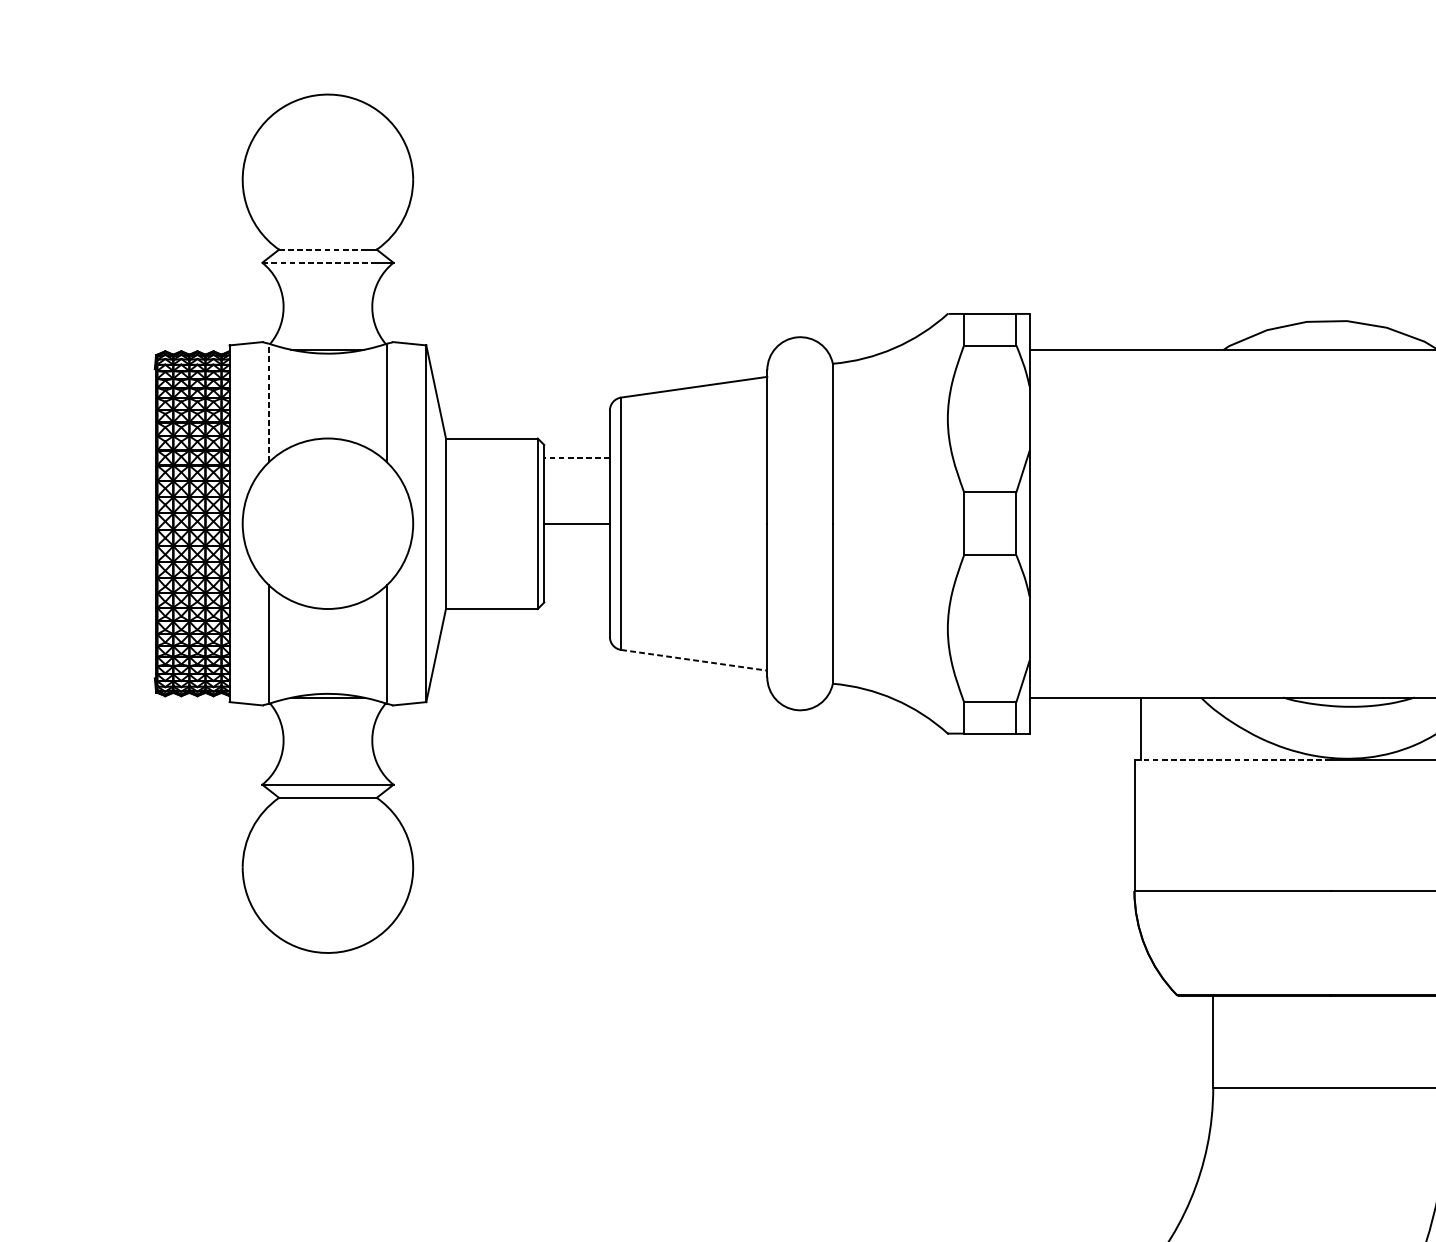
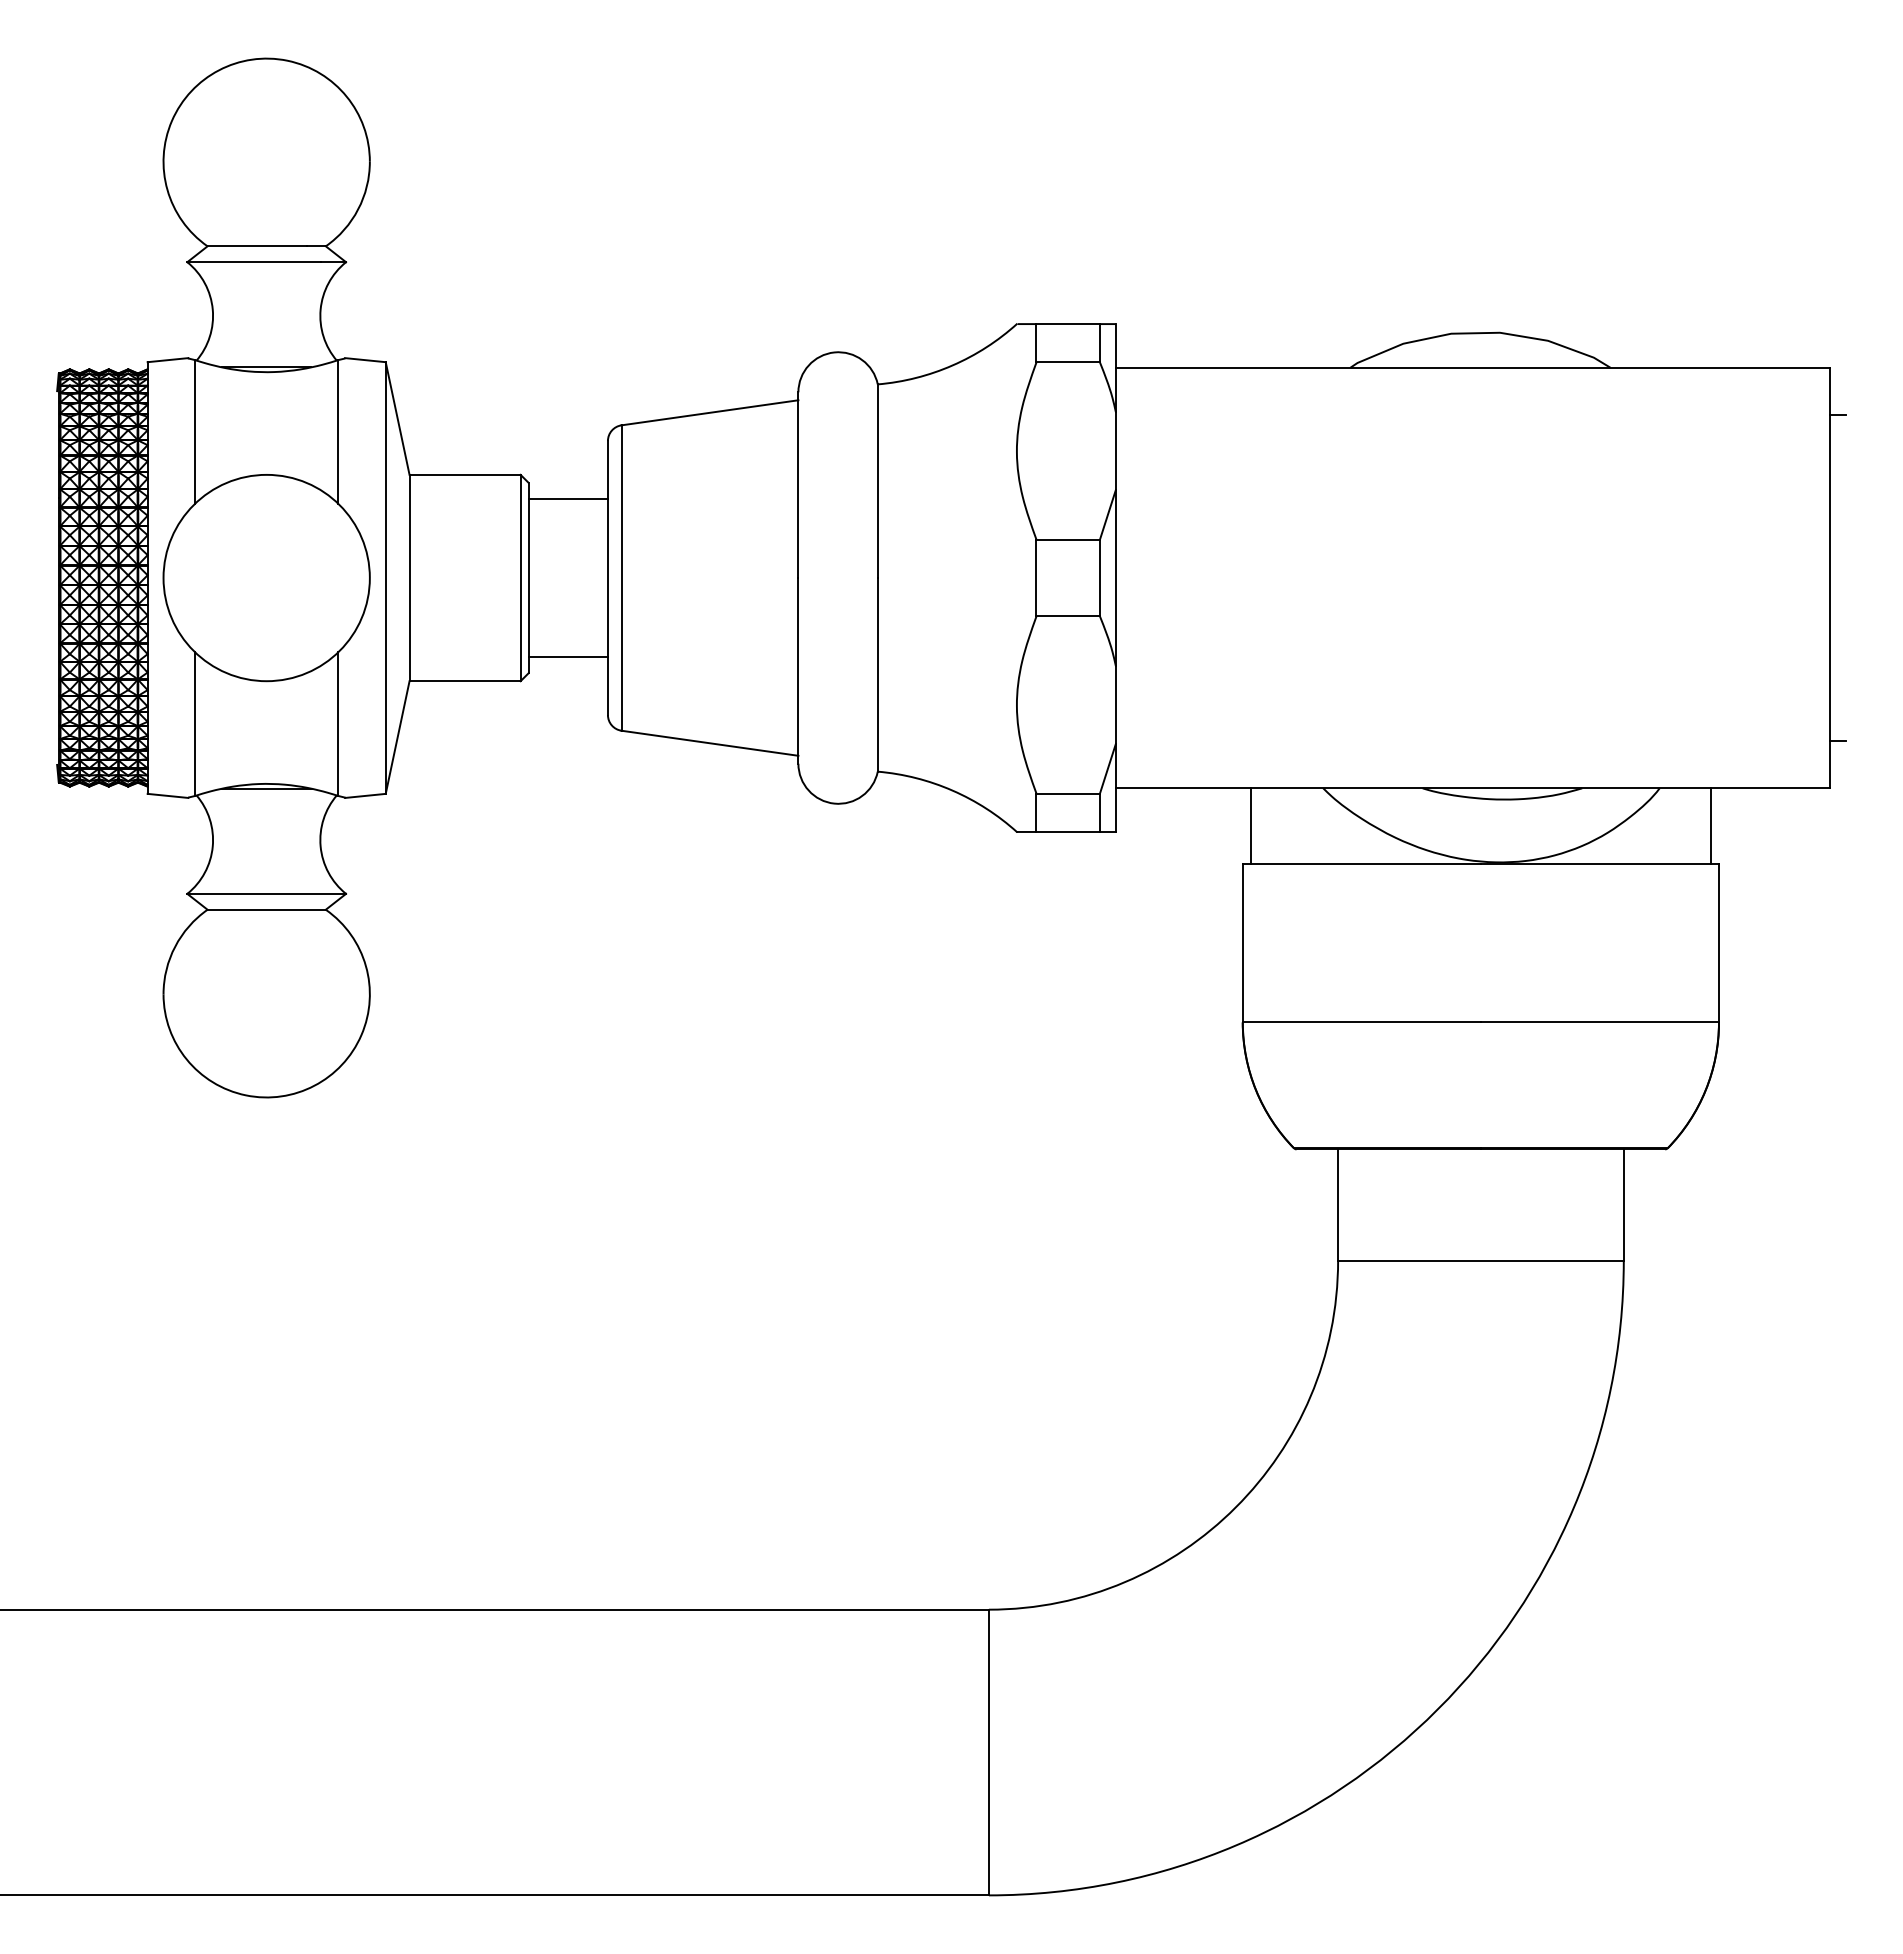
line: (320, 249) -> (257, 246), dashed -> solid
line: (317, 263) -> (254, 262), dashed -> solid
line: (269, 402) -> (195, 431), dashed -> solid
line: (577, 458) -> (568, 498), dashed -> solid
line: (576, 524) -> (567, 657), moved
line: (694, 660) -> (710, 743), dashed -> solid
line: (1233, 759) -> (1362, 863), dashed -> solid

